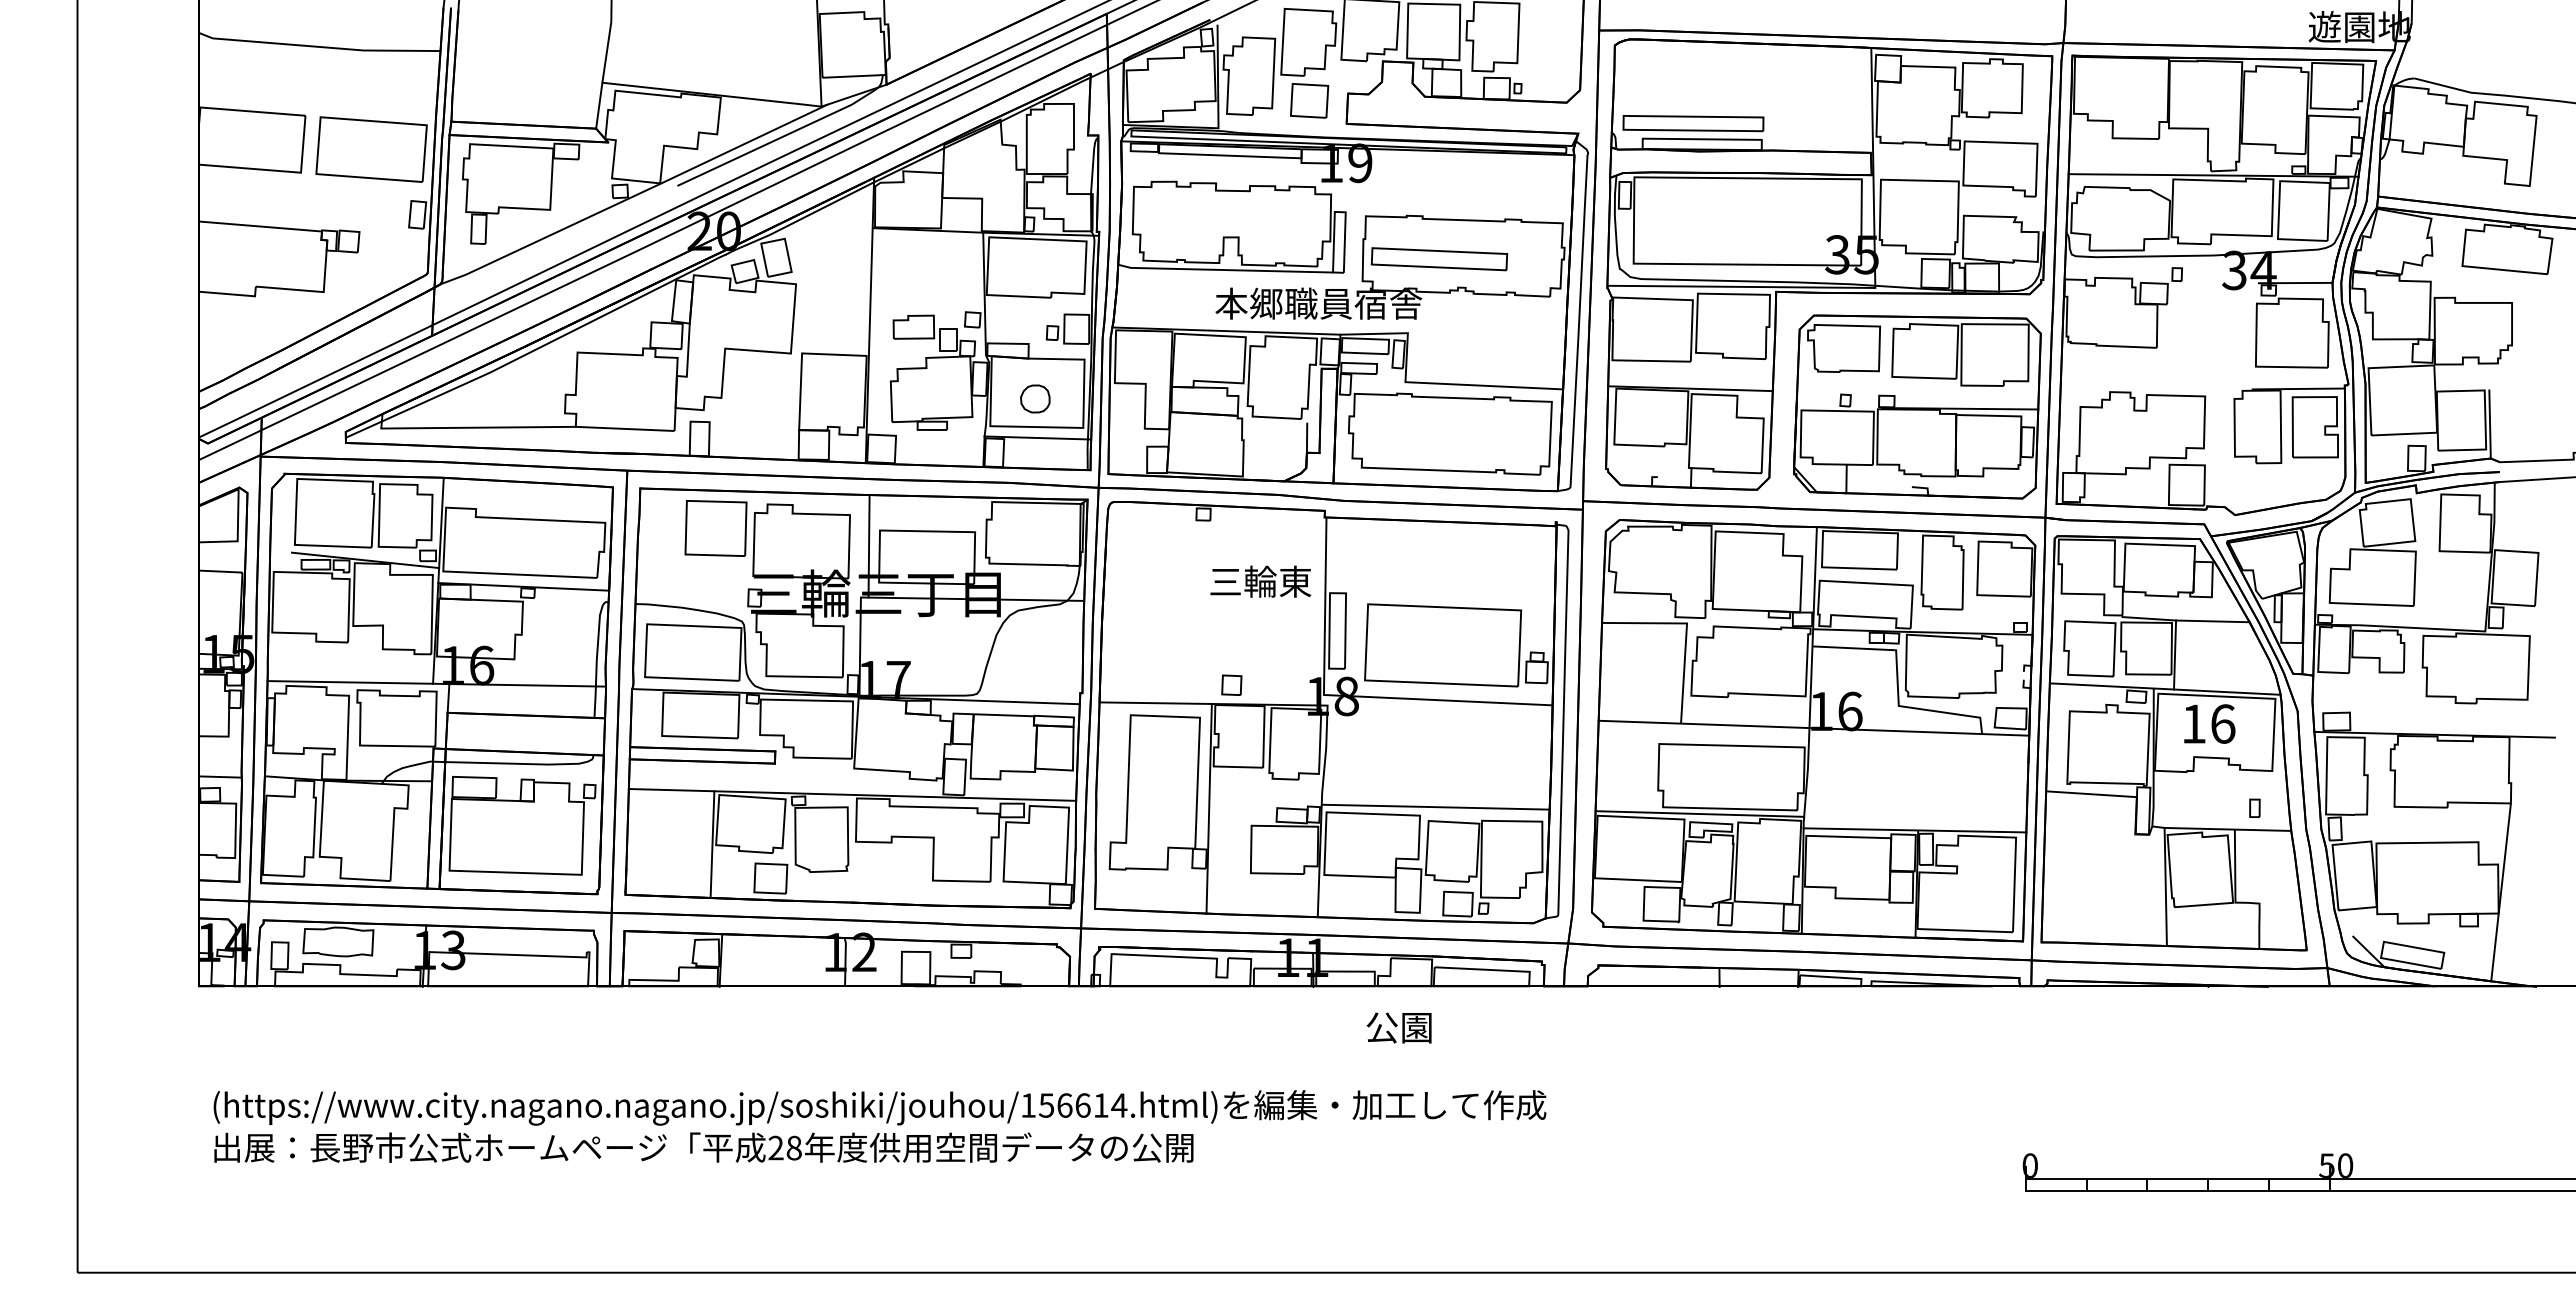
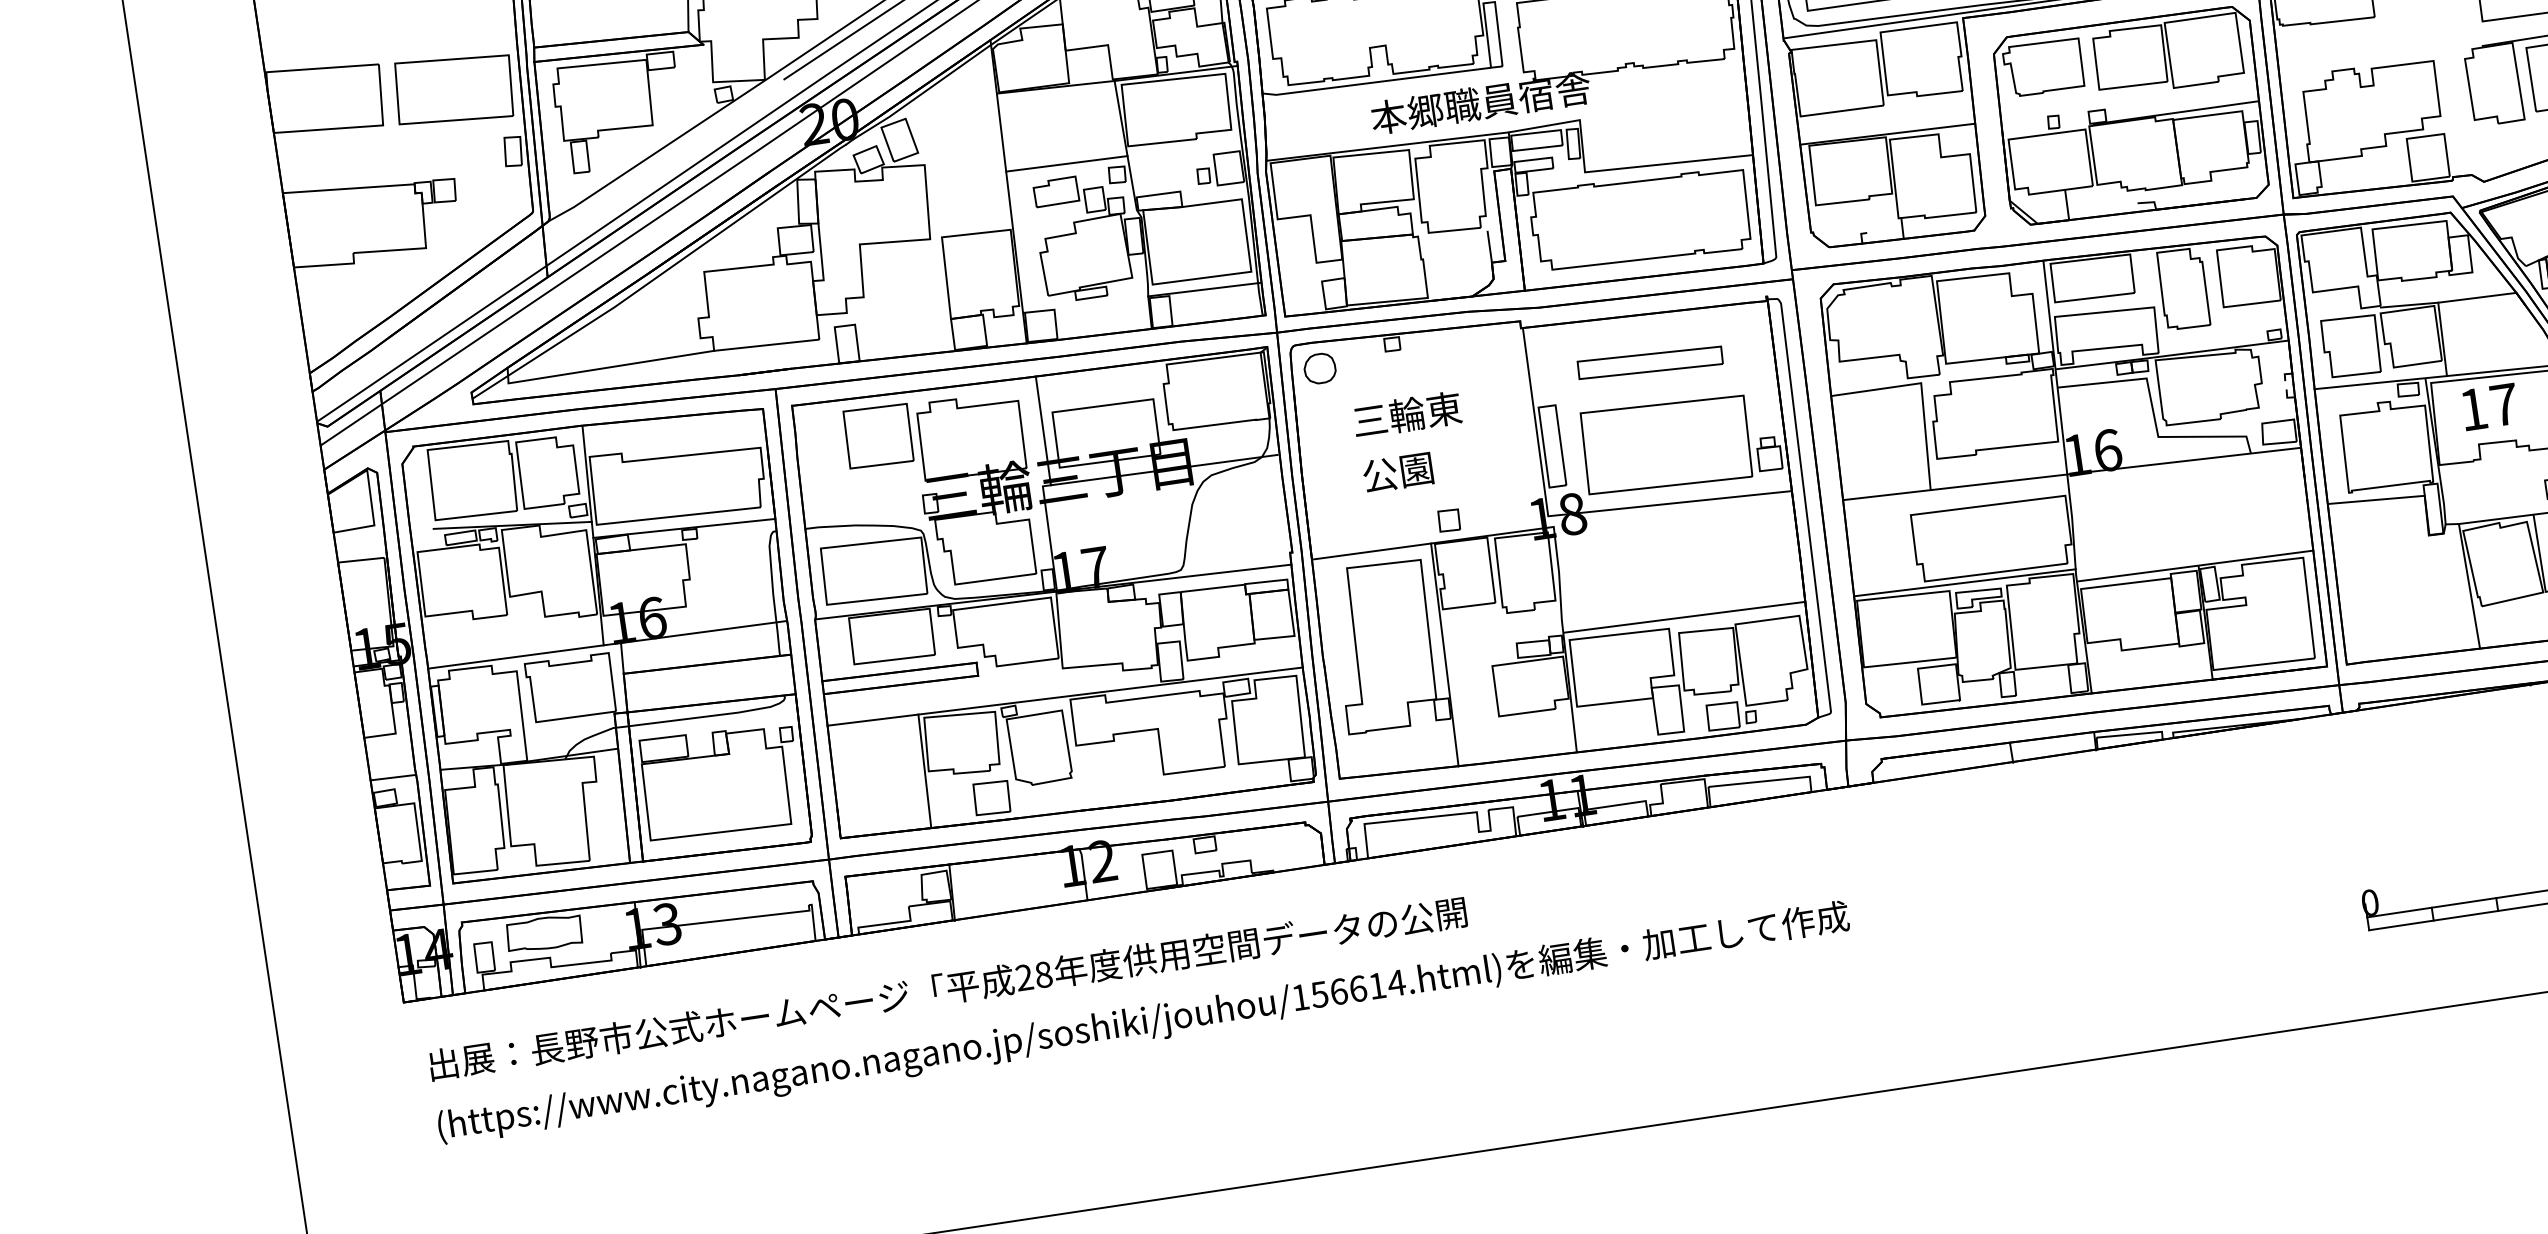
part: (1439, 259) -> (1650, 363), moved
line: (927, 302) -> (1066, 163), added
part: (1035, 398) -> (1320, 368), moved
text: (1260, 581) -> (1407, 414), moved
text: (2223, 723) -> (2504, 404), 16 -> 17
text: (1398, 1027) -> (1397, 472), moved
text: (703, 1147) -> (947, 988), moved

